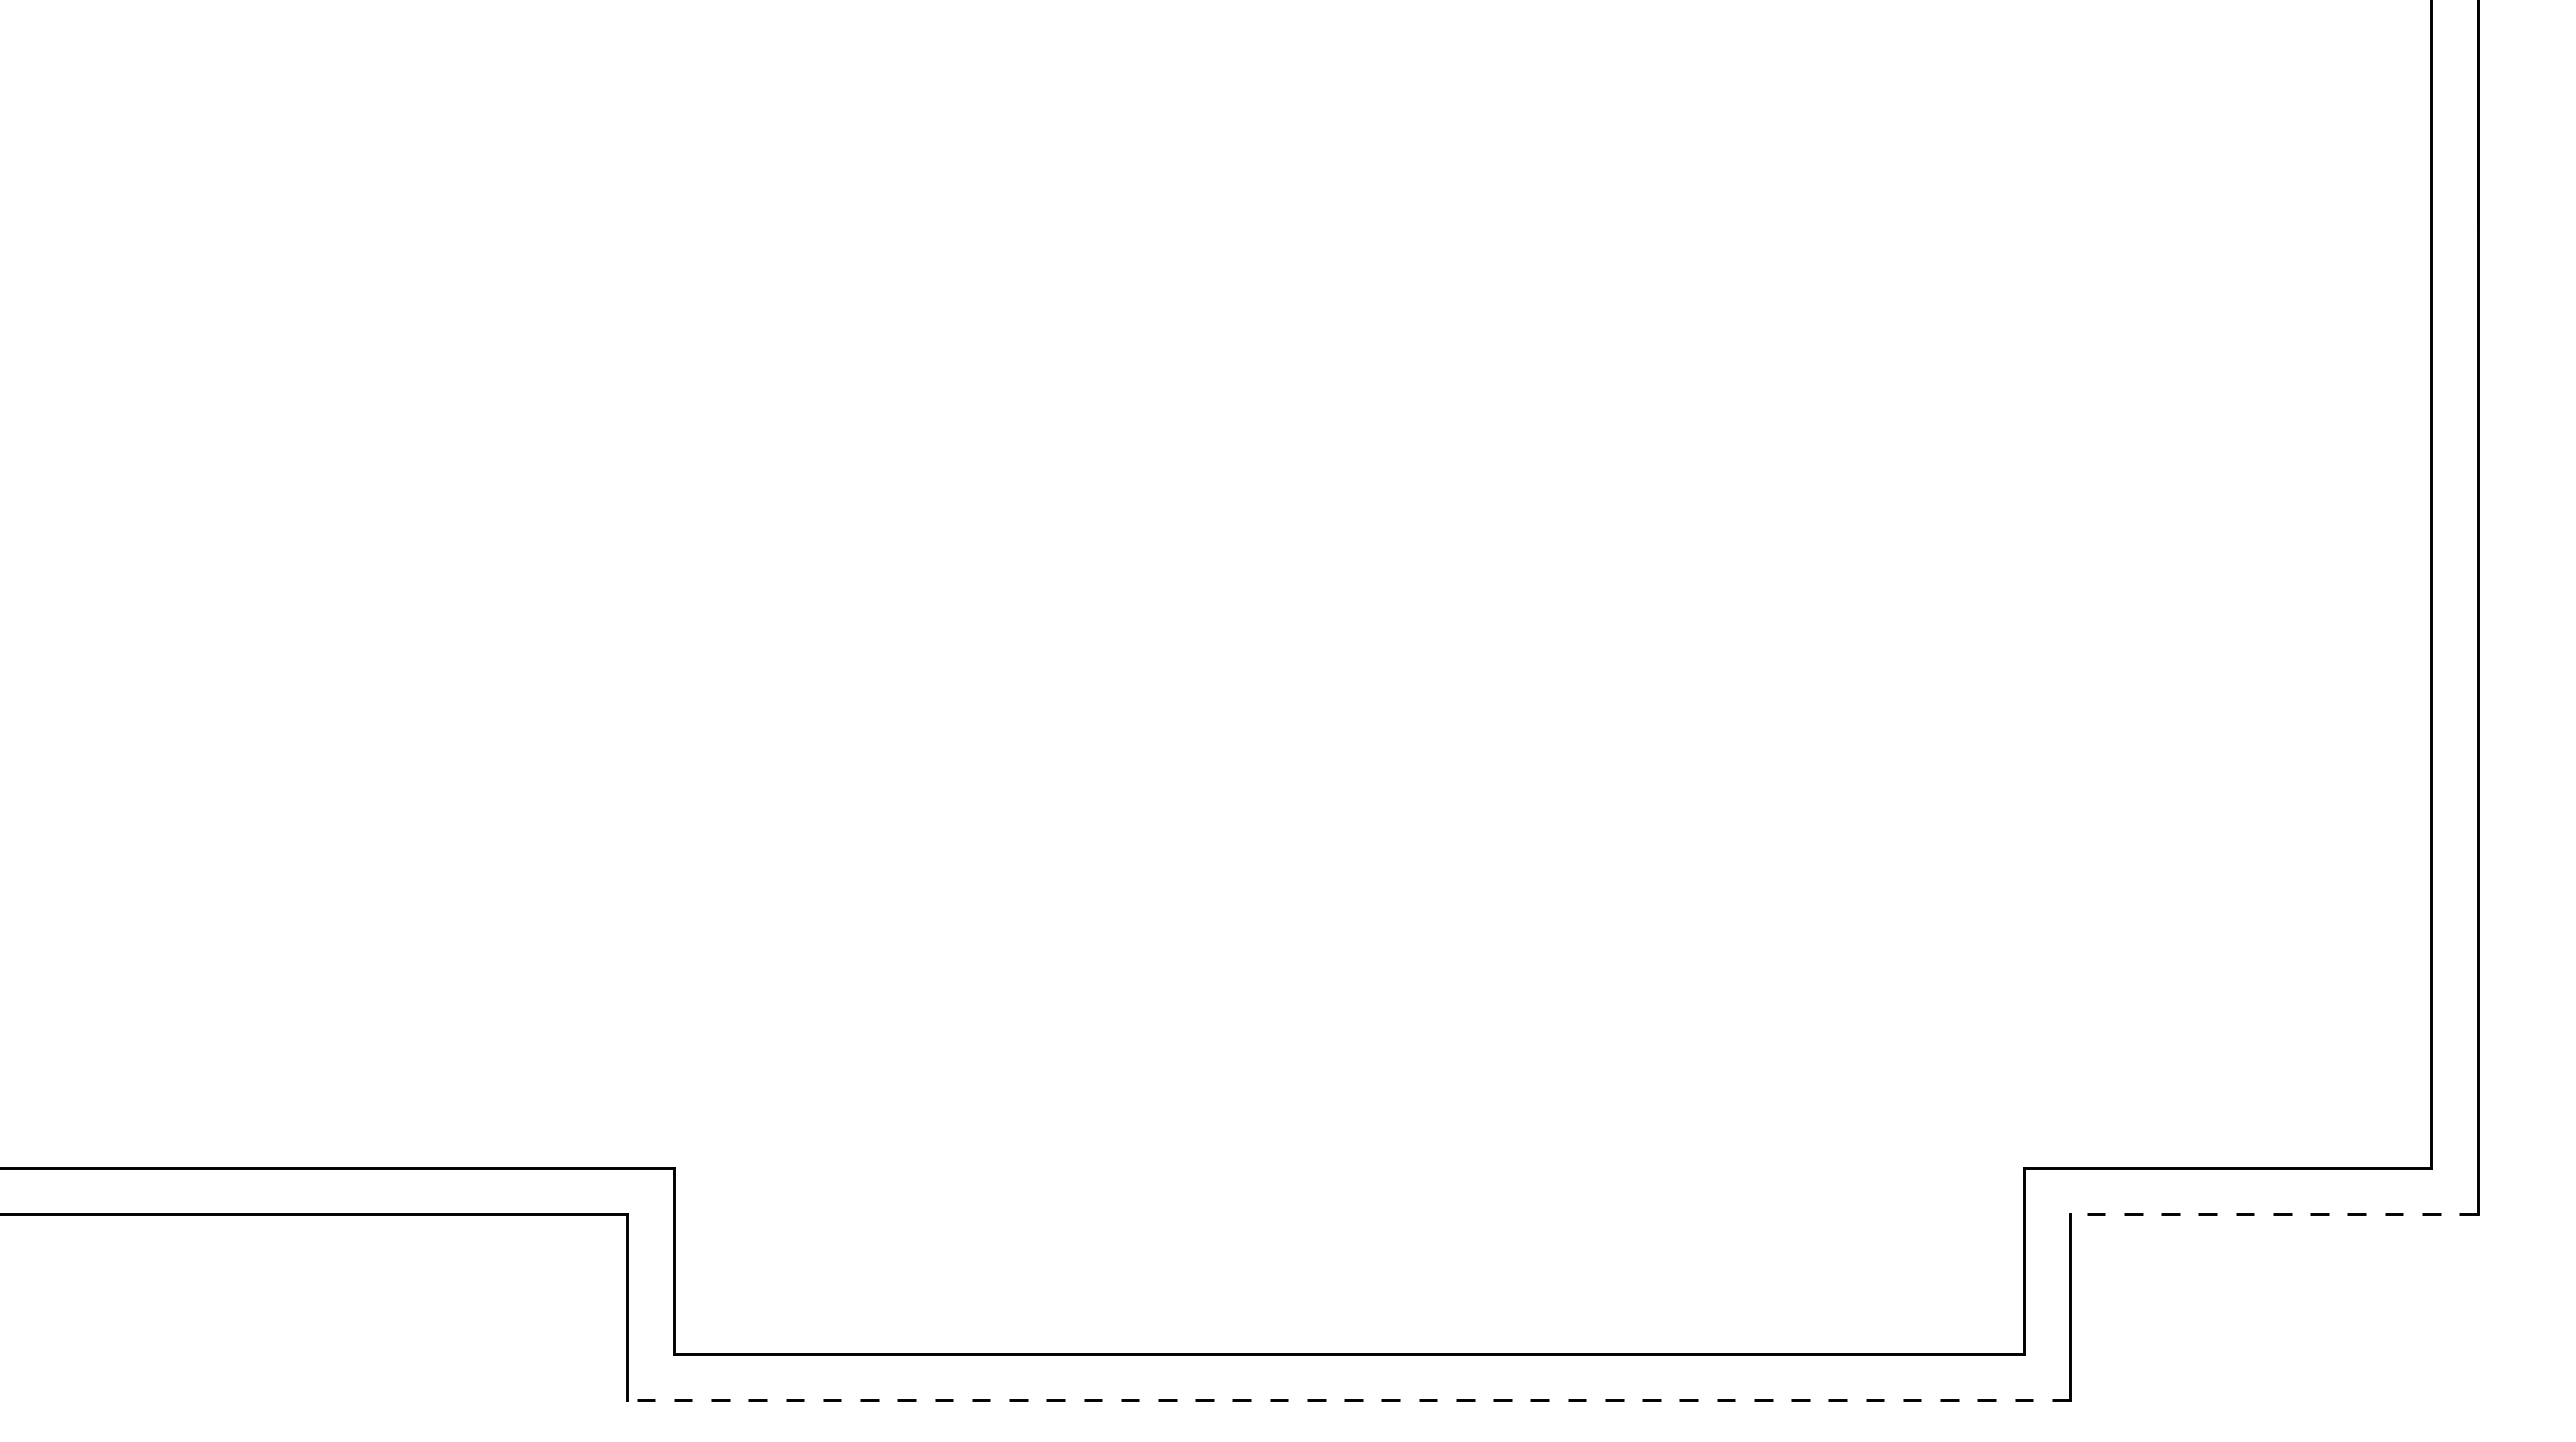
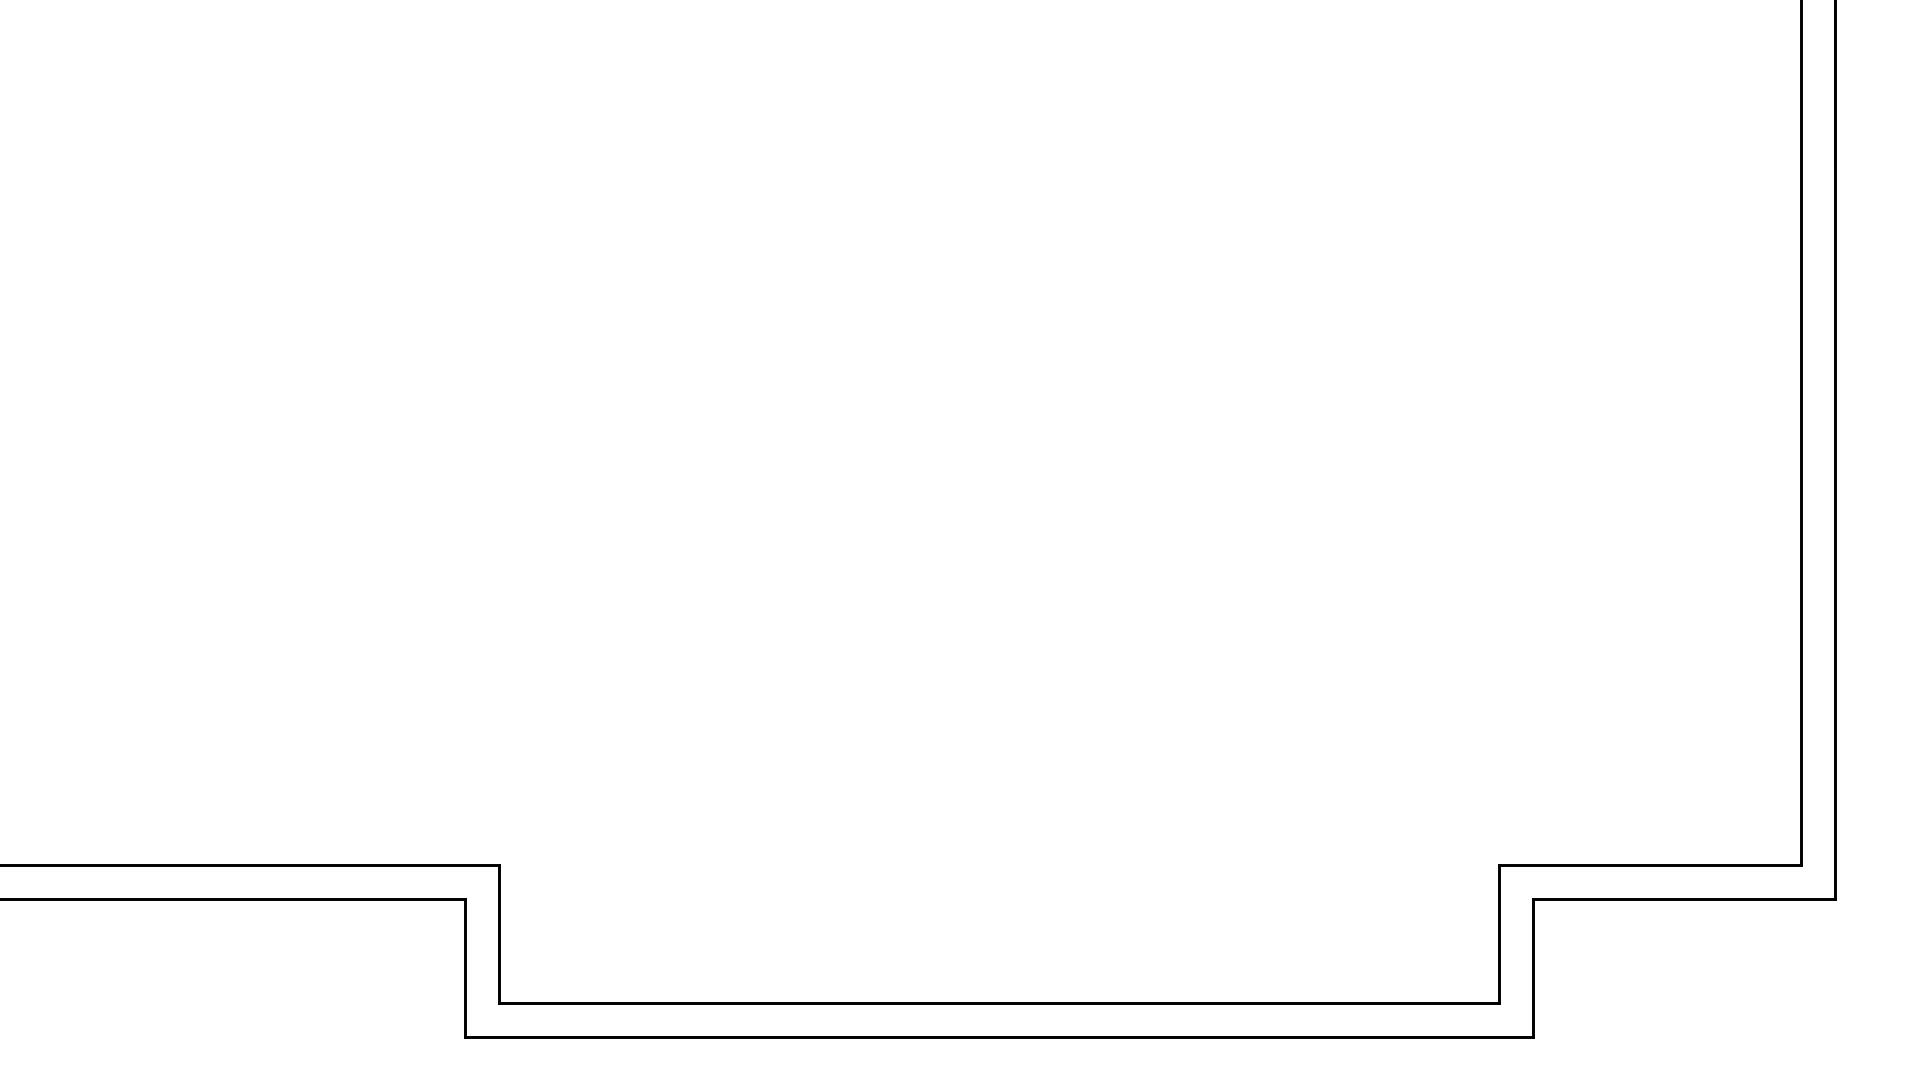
line: (2274, 1214) -> (1684, 899), dashed -> solid
line: (1348, 1400) -> (998, 1037), dashed -> solid

